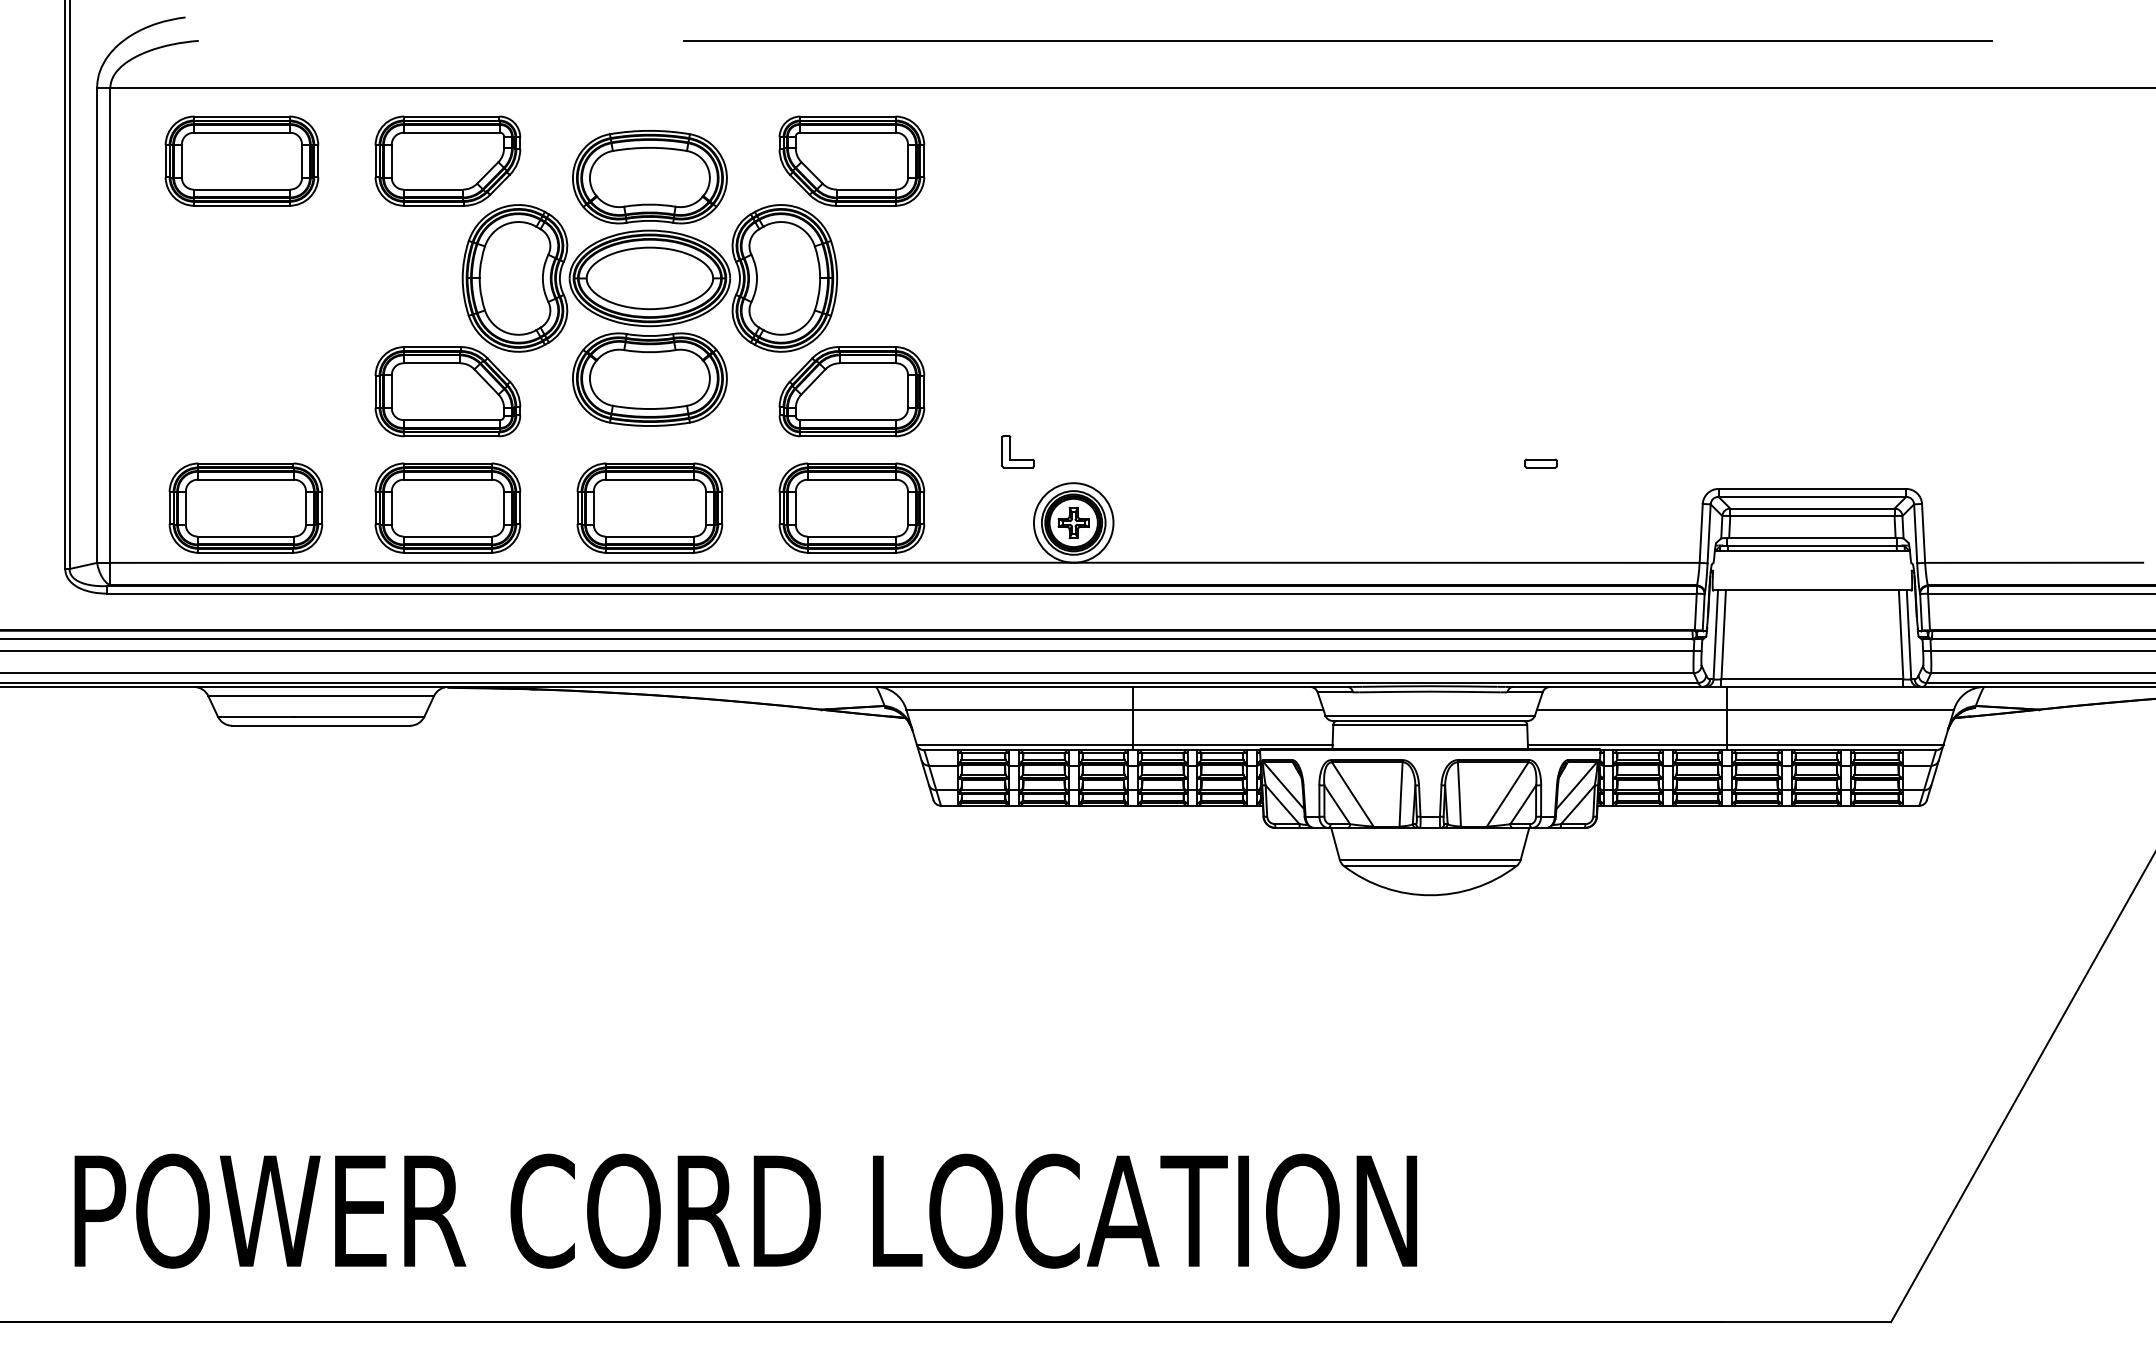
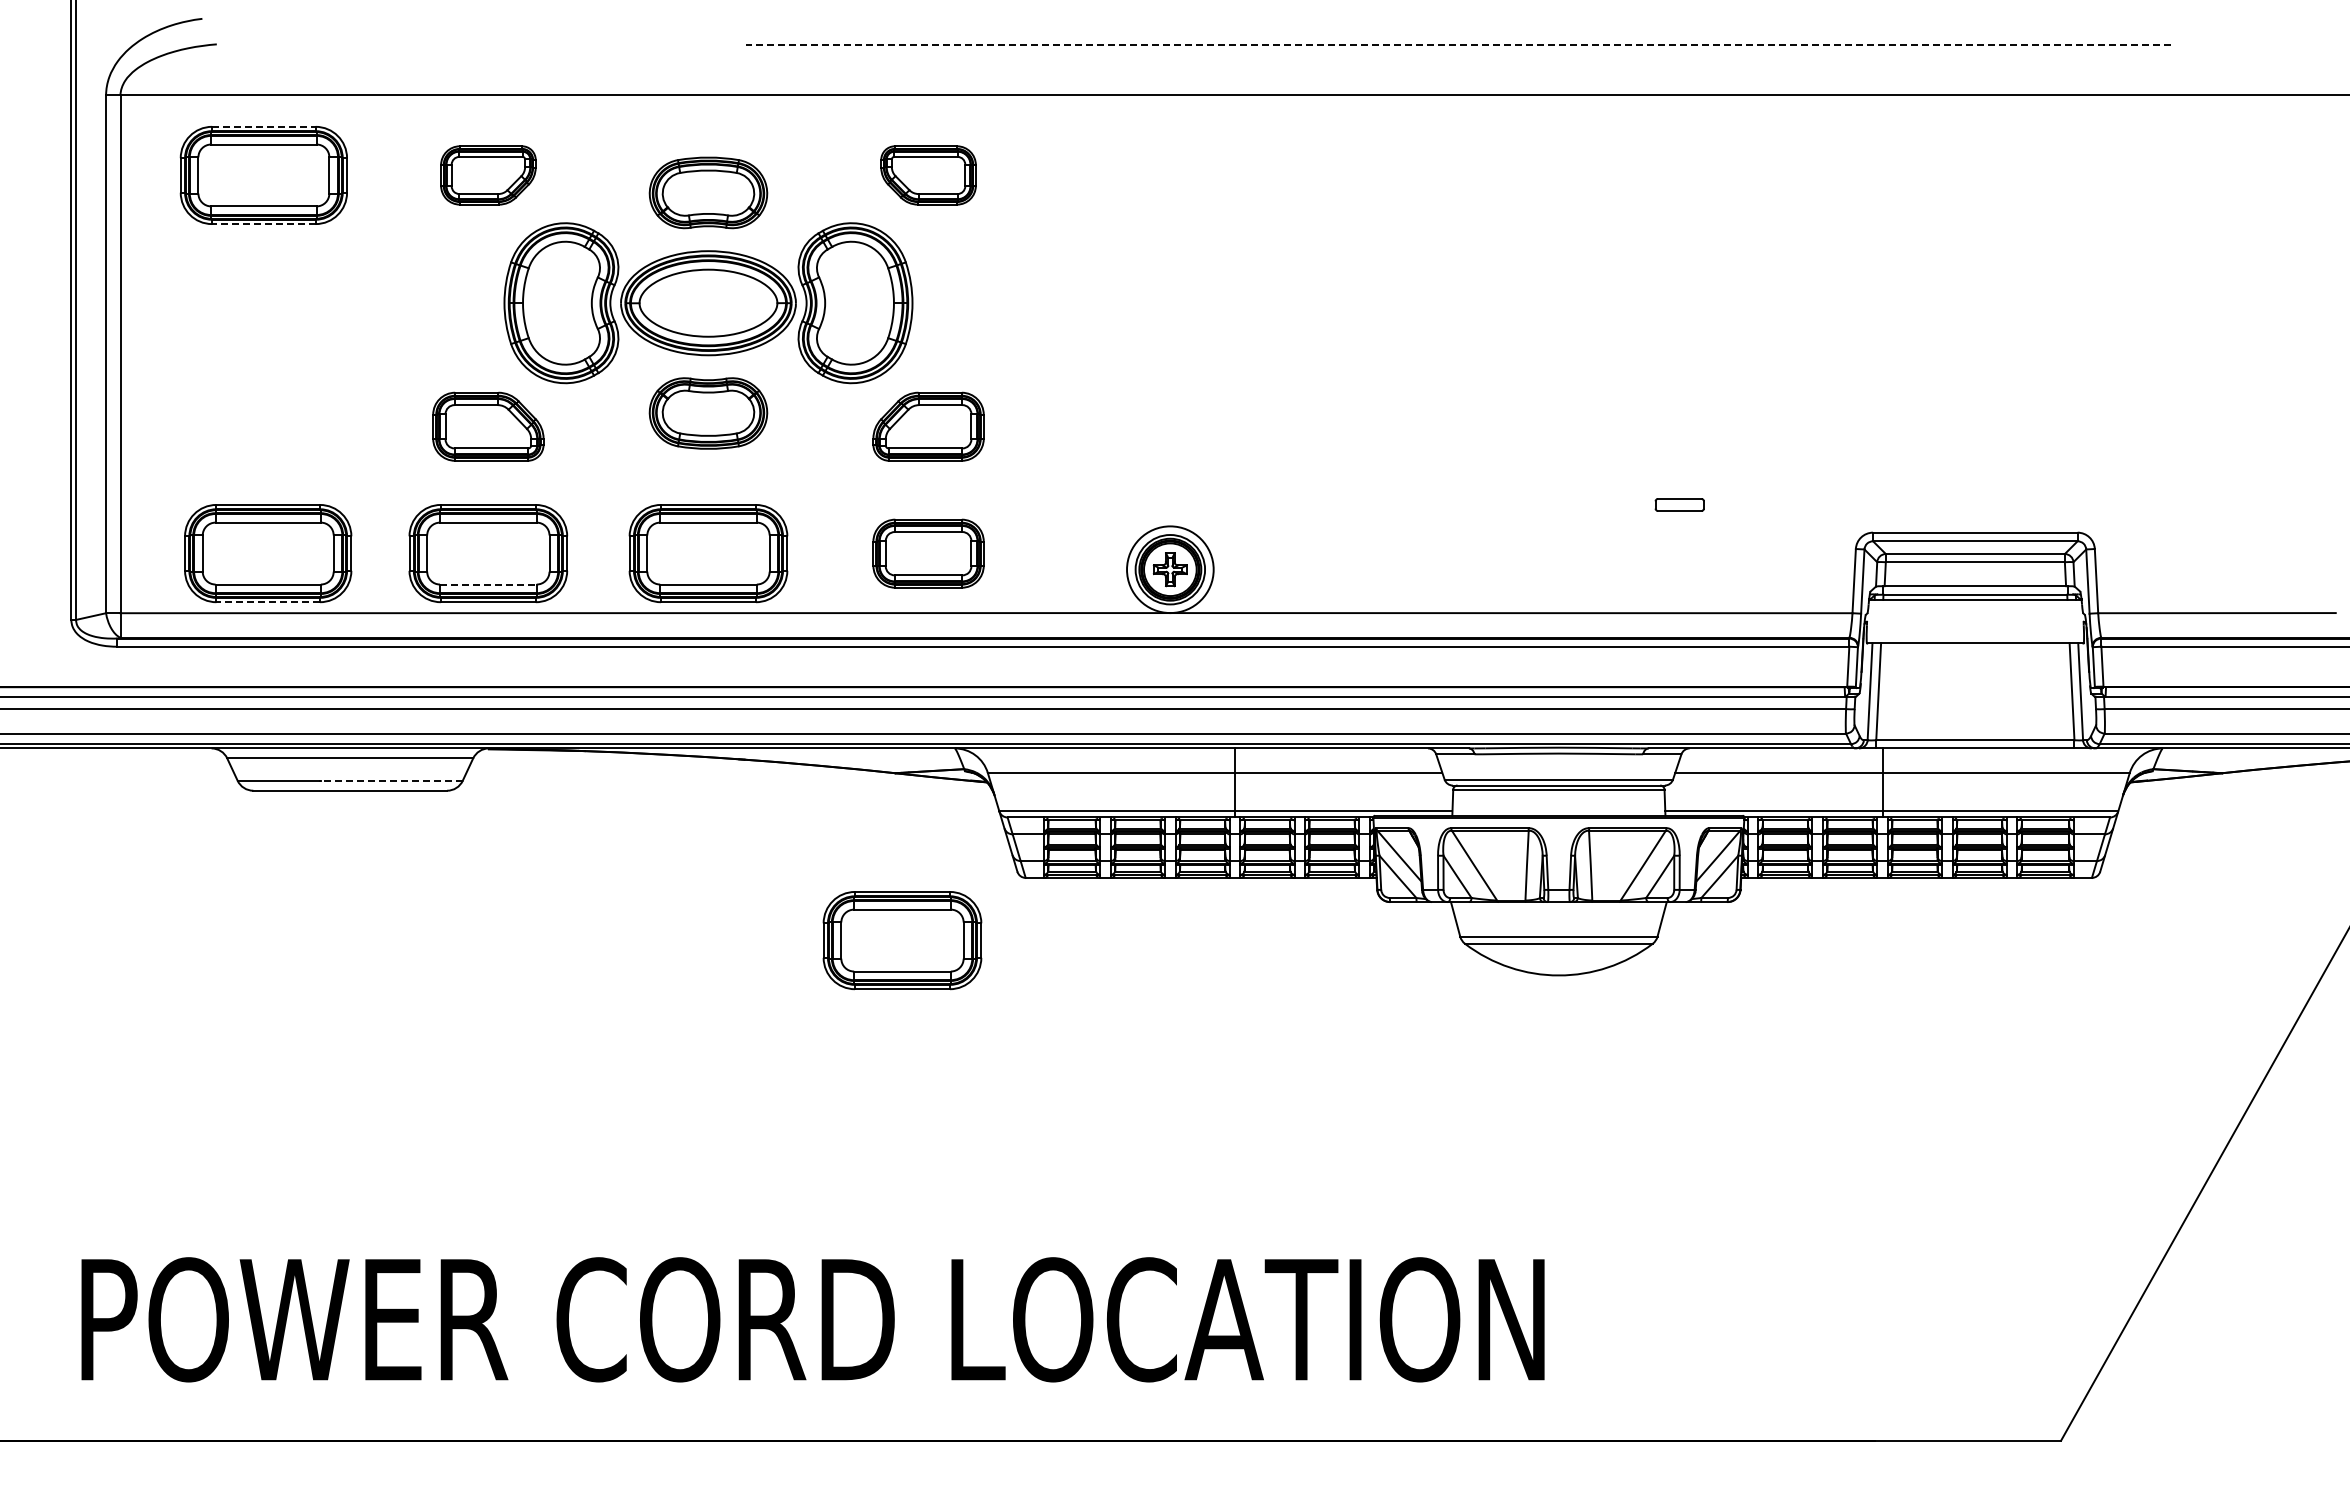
line: (1337, 41) -> (1457, 44), solid -> dashed
line: (241, 116) -> (263, 126), solid -> dashed
part: (448, 161) -> (488, 175), size x0.6
part: (851, 161) -> (928, 175), size x0.6
part: (649, 176) -> (708, 192), size x0.7
line: (241, 206) -> (263, 224), solid -> dashed
part: (649, 379) -> (708, 413), size x0.7
part: (448, 391) -> (488, 426), size x0.7
part: (851, 391) -> (928, 426), size x0.7
part: (1010, 452) -> (1101, 492), removed
part: (1540, 463) -> (1679, 504), size x1.4
part: (851, 508) -> (928, 553), size x0.7
line: (448, 536) -> (488, 584), solid -> dashed
line: (246, 553) -> (268, 602), solid -> dashed
line: (359, 716) -> (391, 780), solid -> dashed
part: (827, 863) -> (902, 940), added

